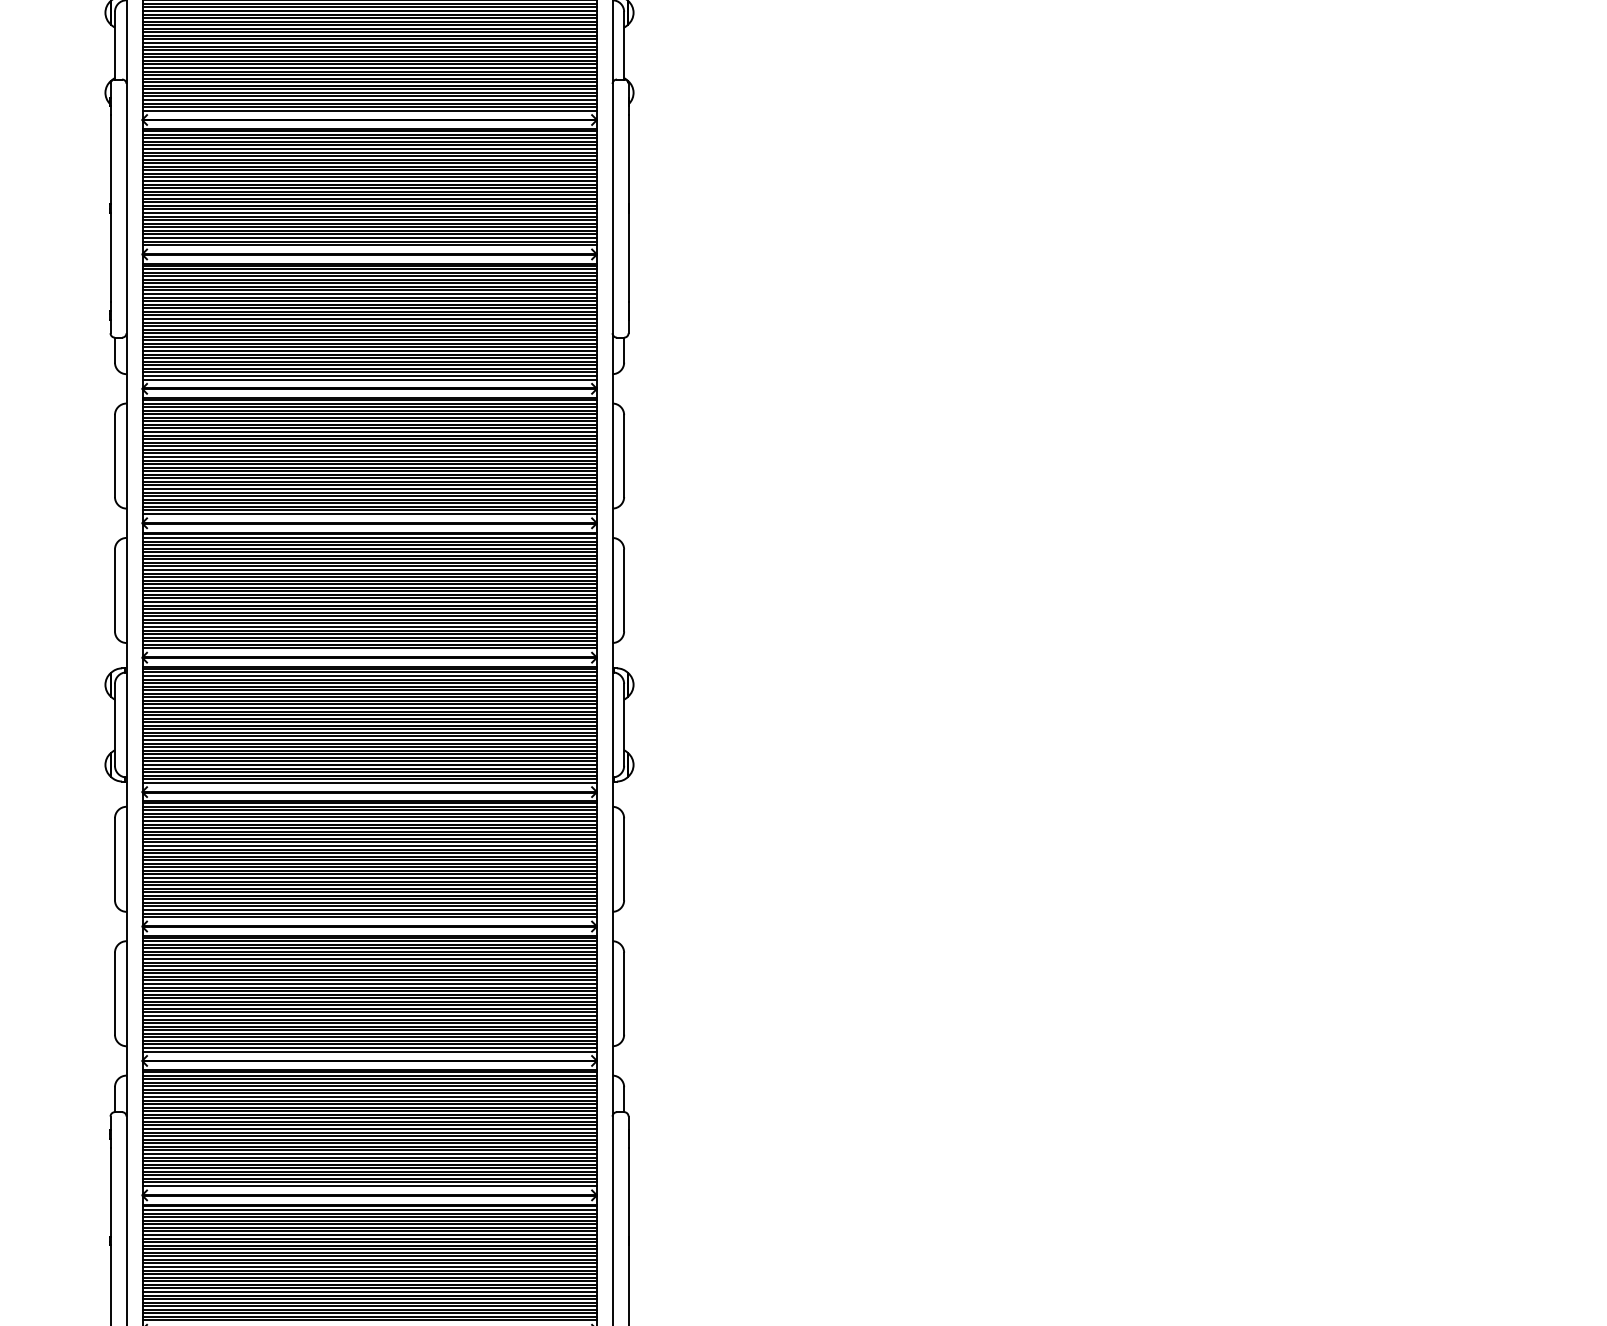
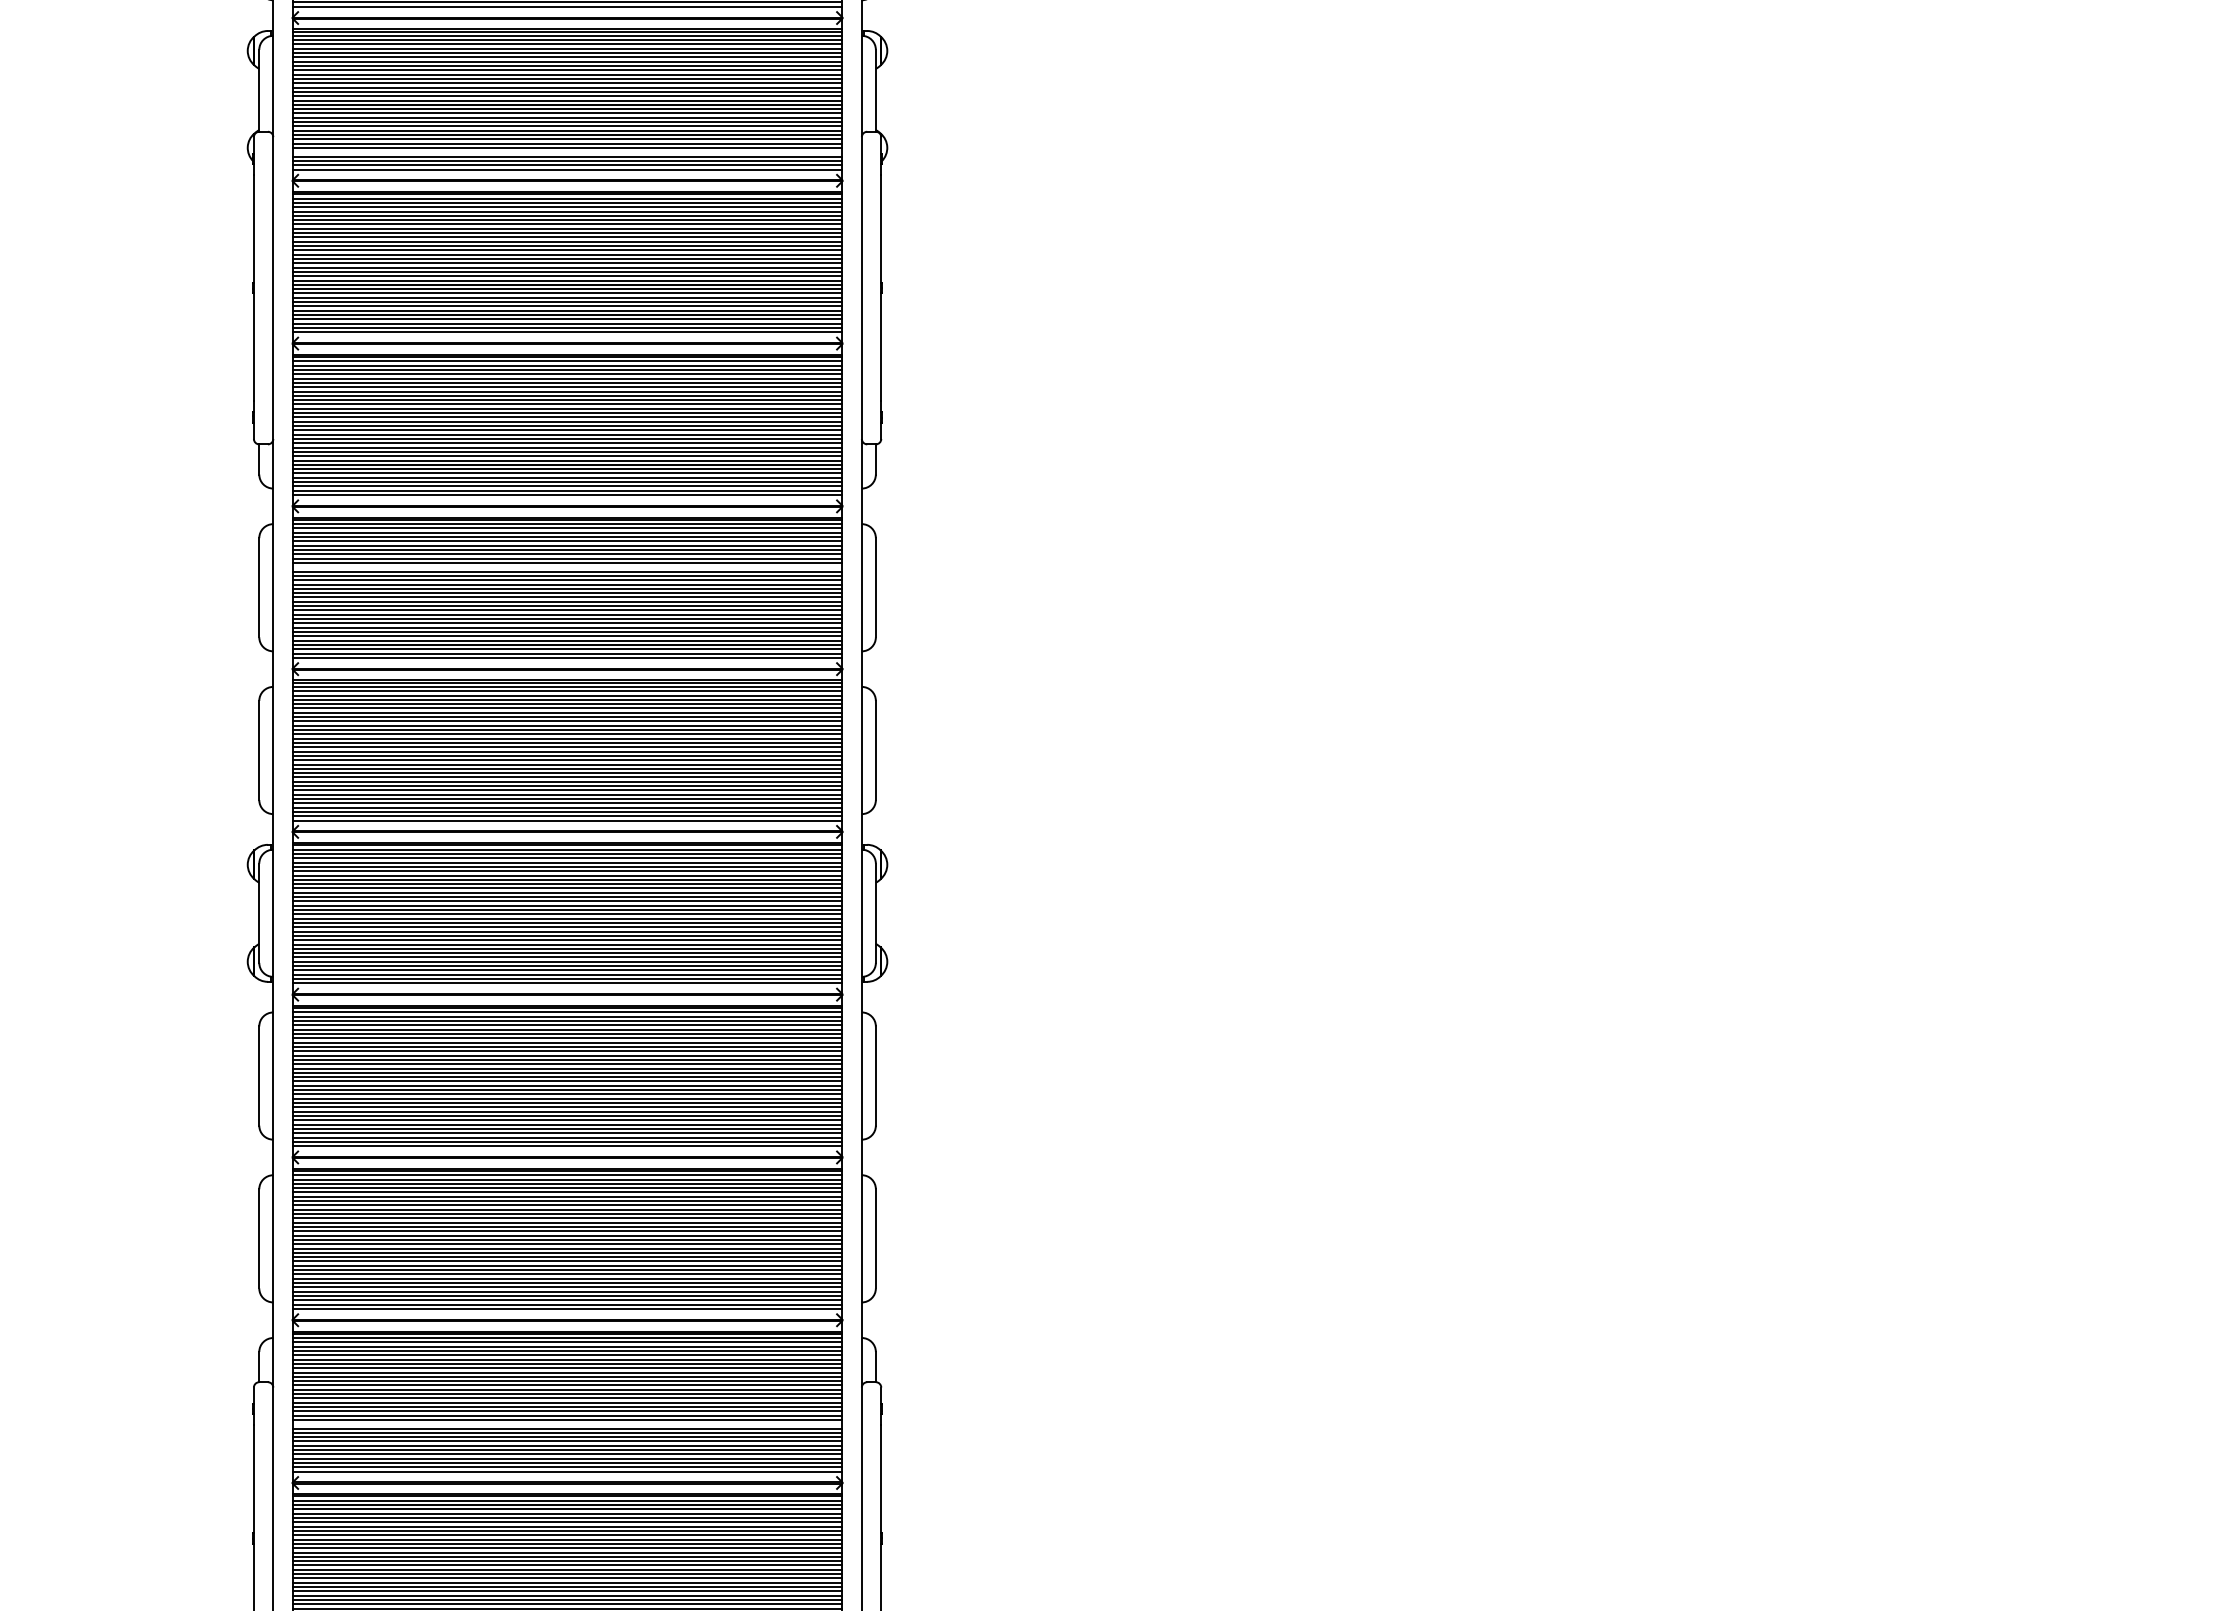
line: (369, 96) -> (567, 152), removed
line: (369, 439) -> (567, 567), removed
line: (369, 1147) -> (567, 1424), removed

